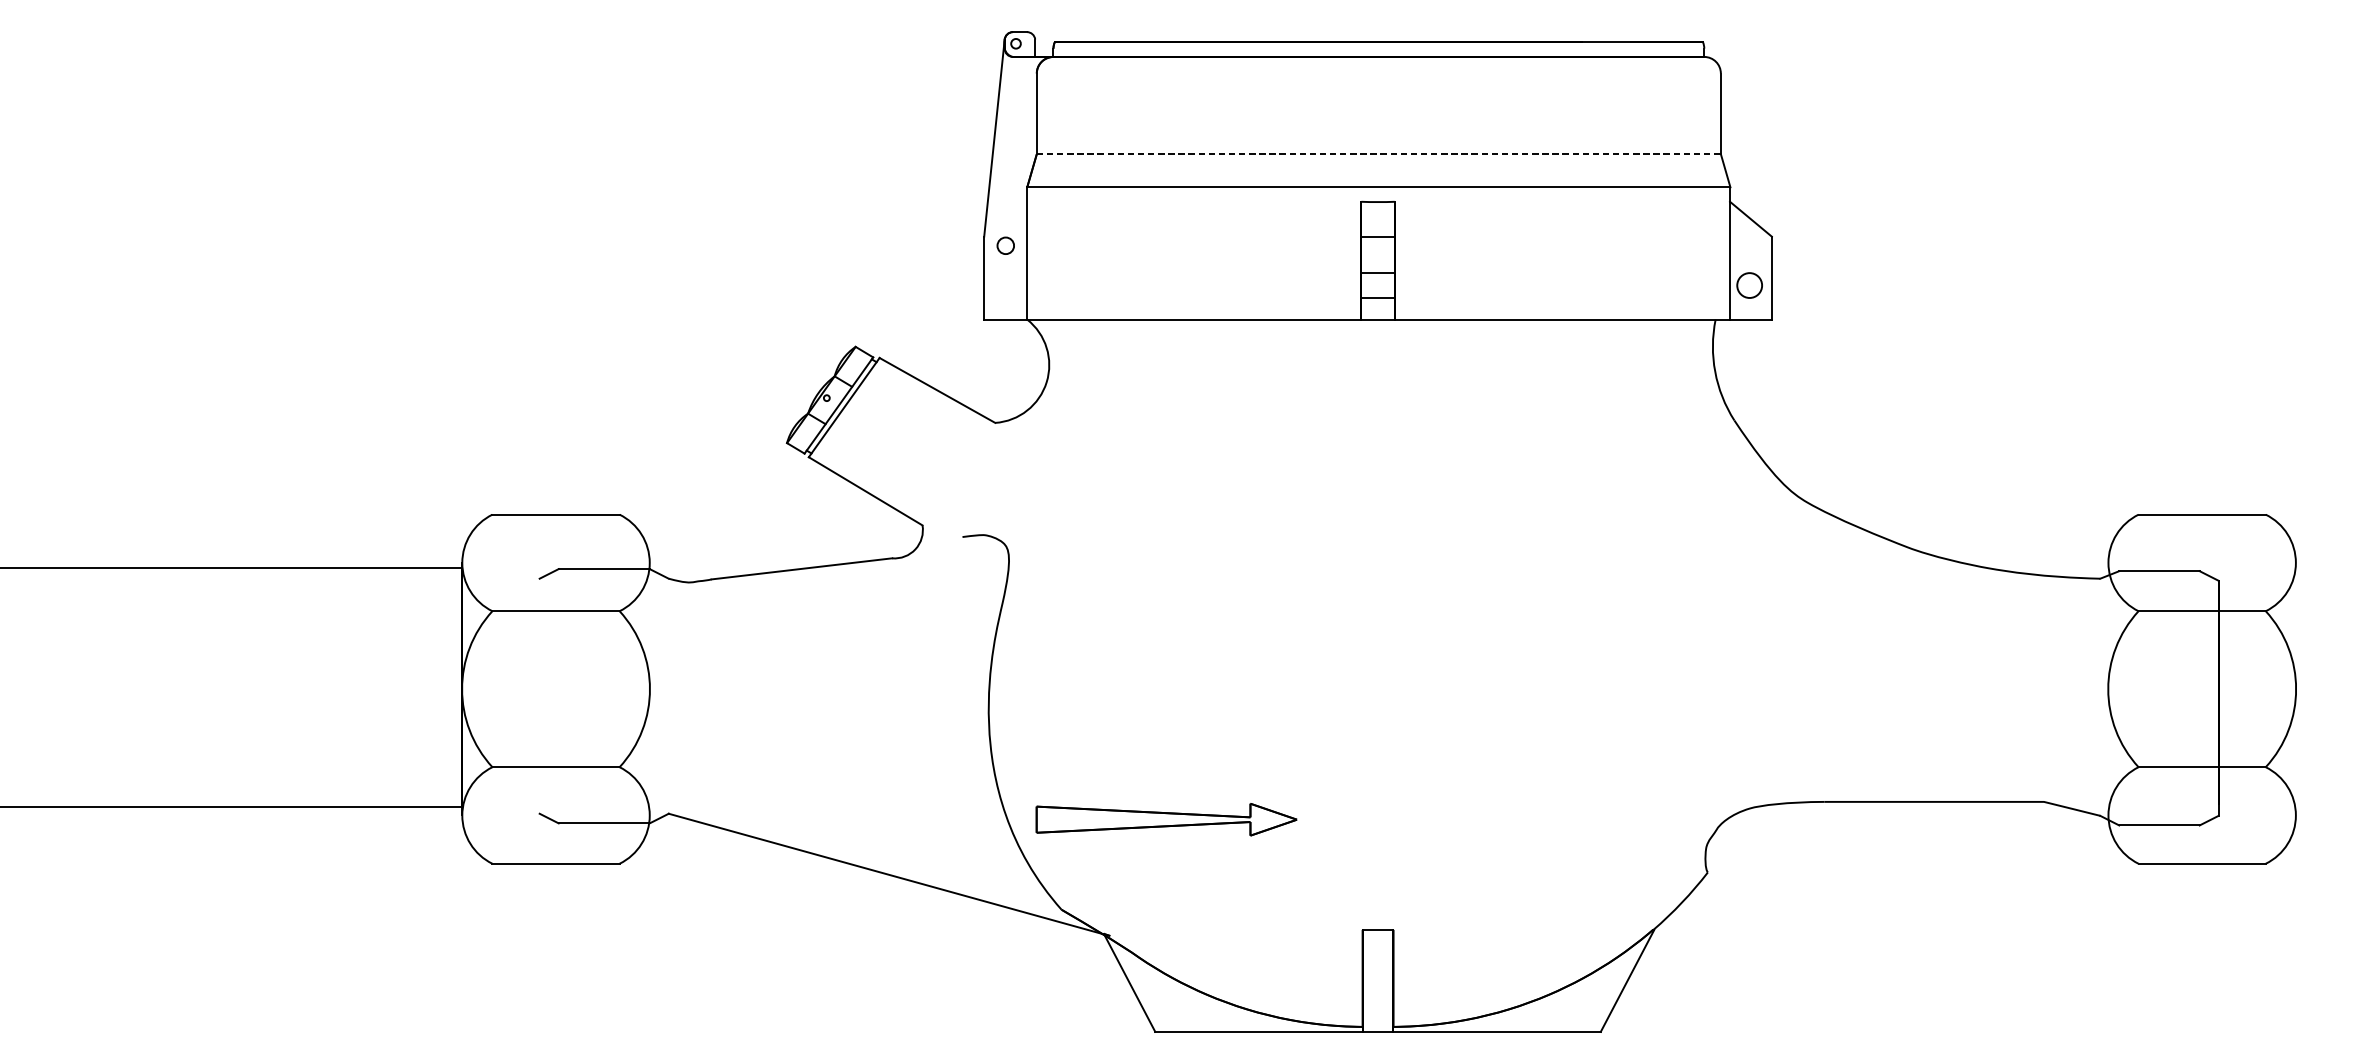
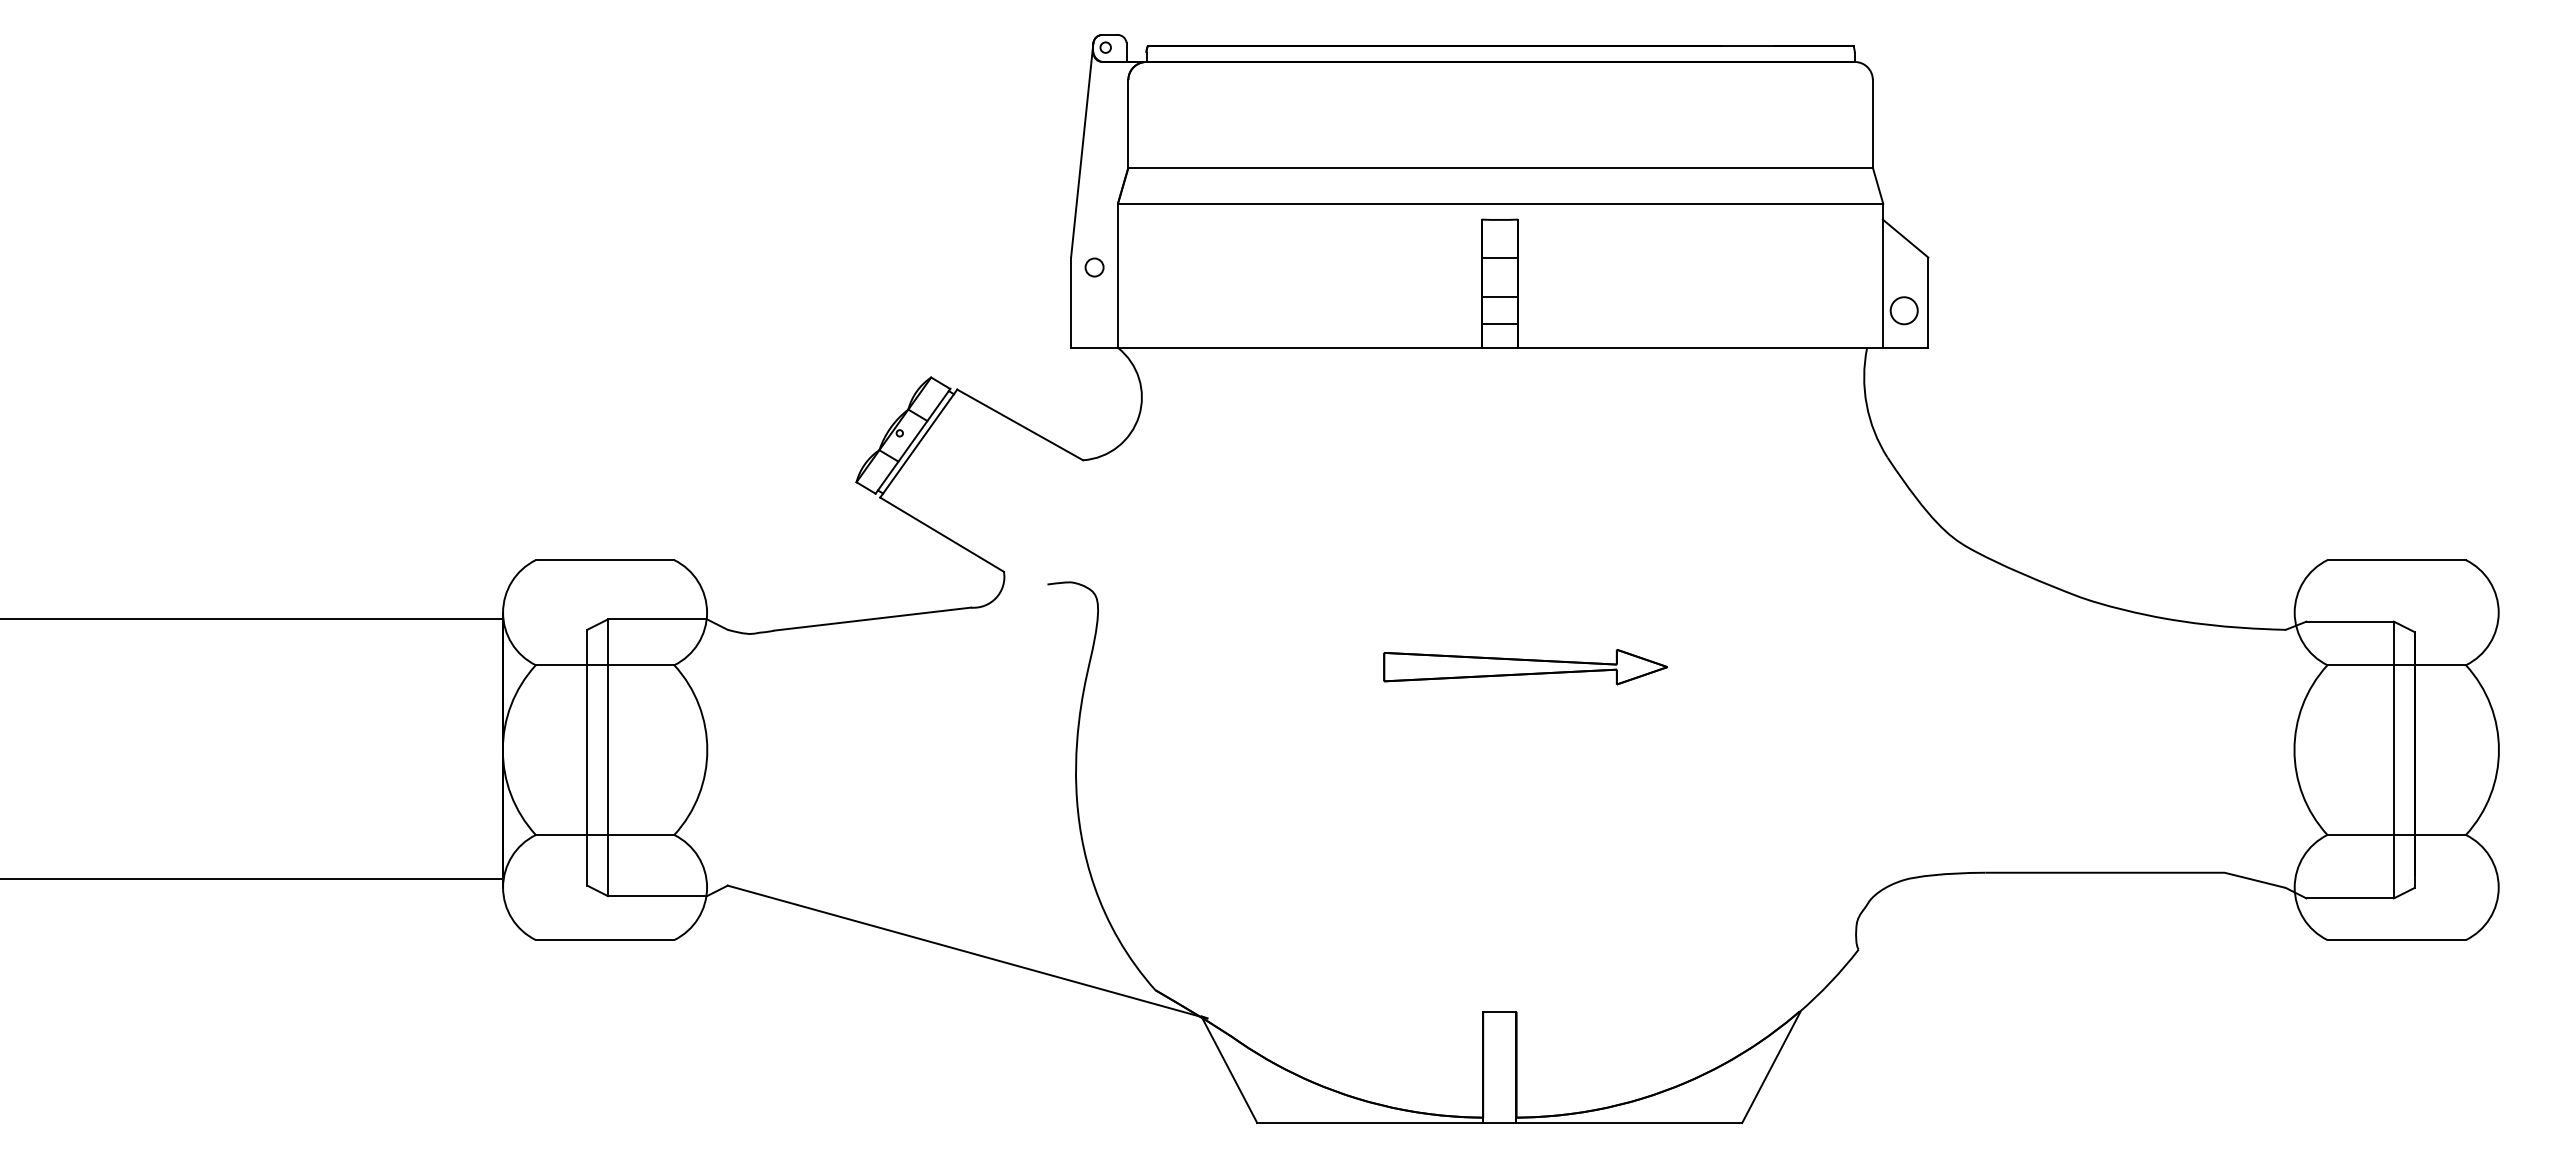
line: (1379, 153) -> (1501, 167), dashed -> solid
line: (539, 696) -> (587, 757), added
line: (558, 696) -> (607, 757), added
line: (2199, 697) -> (2393, 759), added
part: (1166, 820) -> (1525, 667), moved

